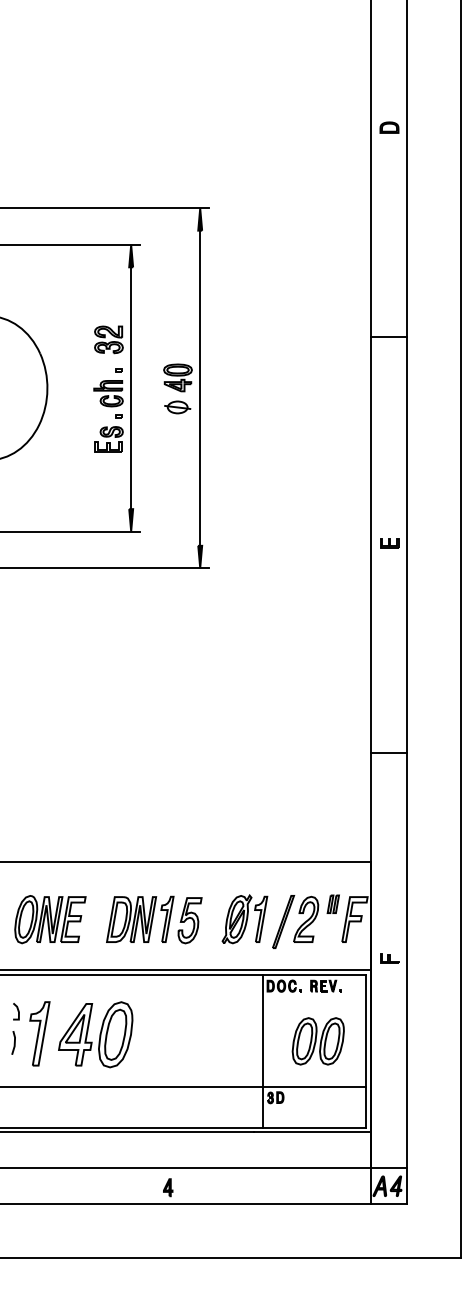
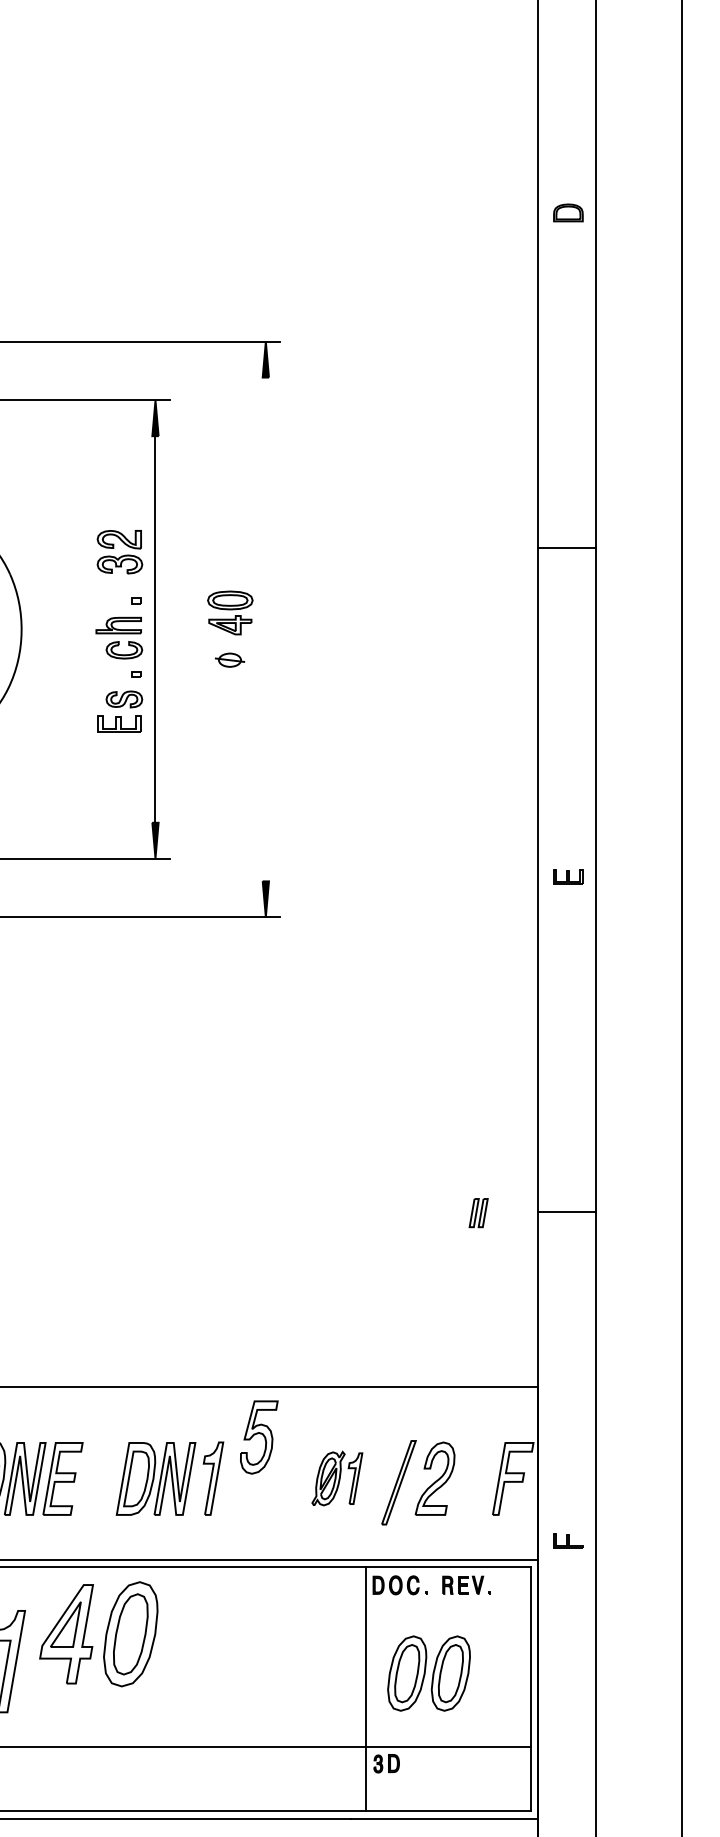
line: (200, 387) -> (266, 628), removed
part: (177, 407) -> (229, 660), size x0.7
part: (332, 903) -> (477, 1211), moved
part: (244, 919) -> (336, 1478), size x0.7
part: (189, 920) -> (258, 1437), moved
part: (95, 1034) -> (98, 1633), moved
part: (317, 1041) -> (427, 1673), moved

